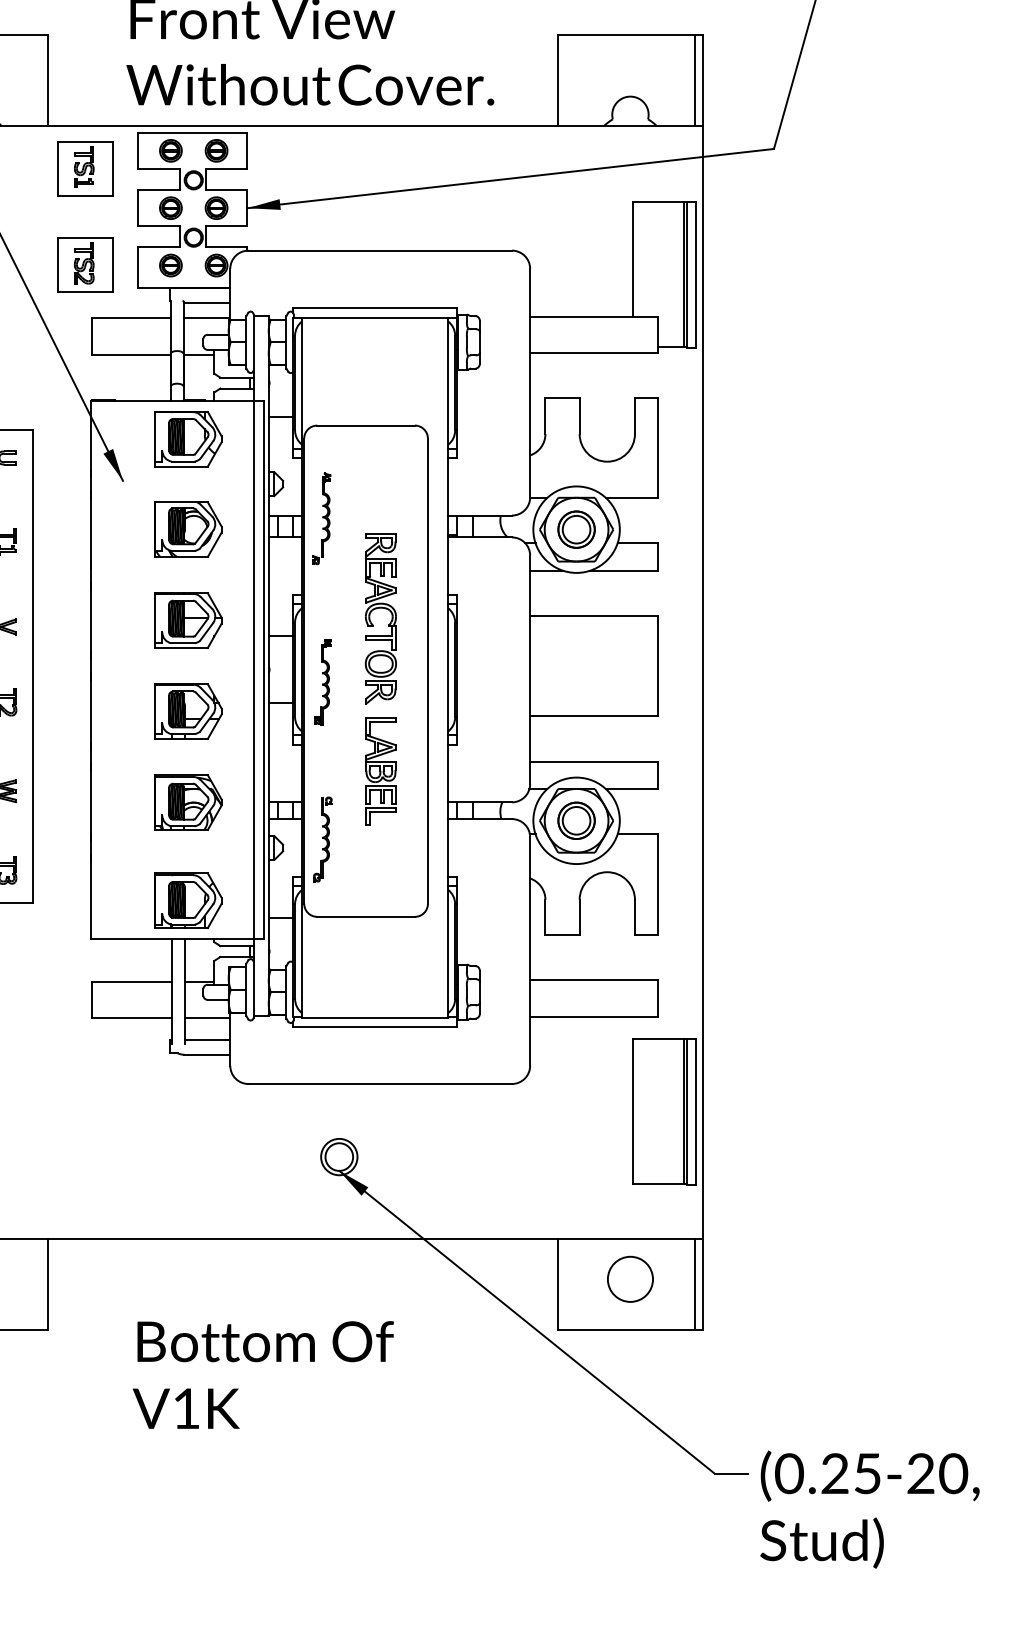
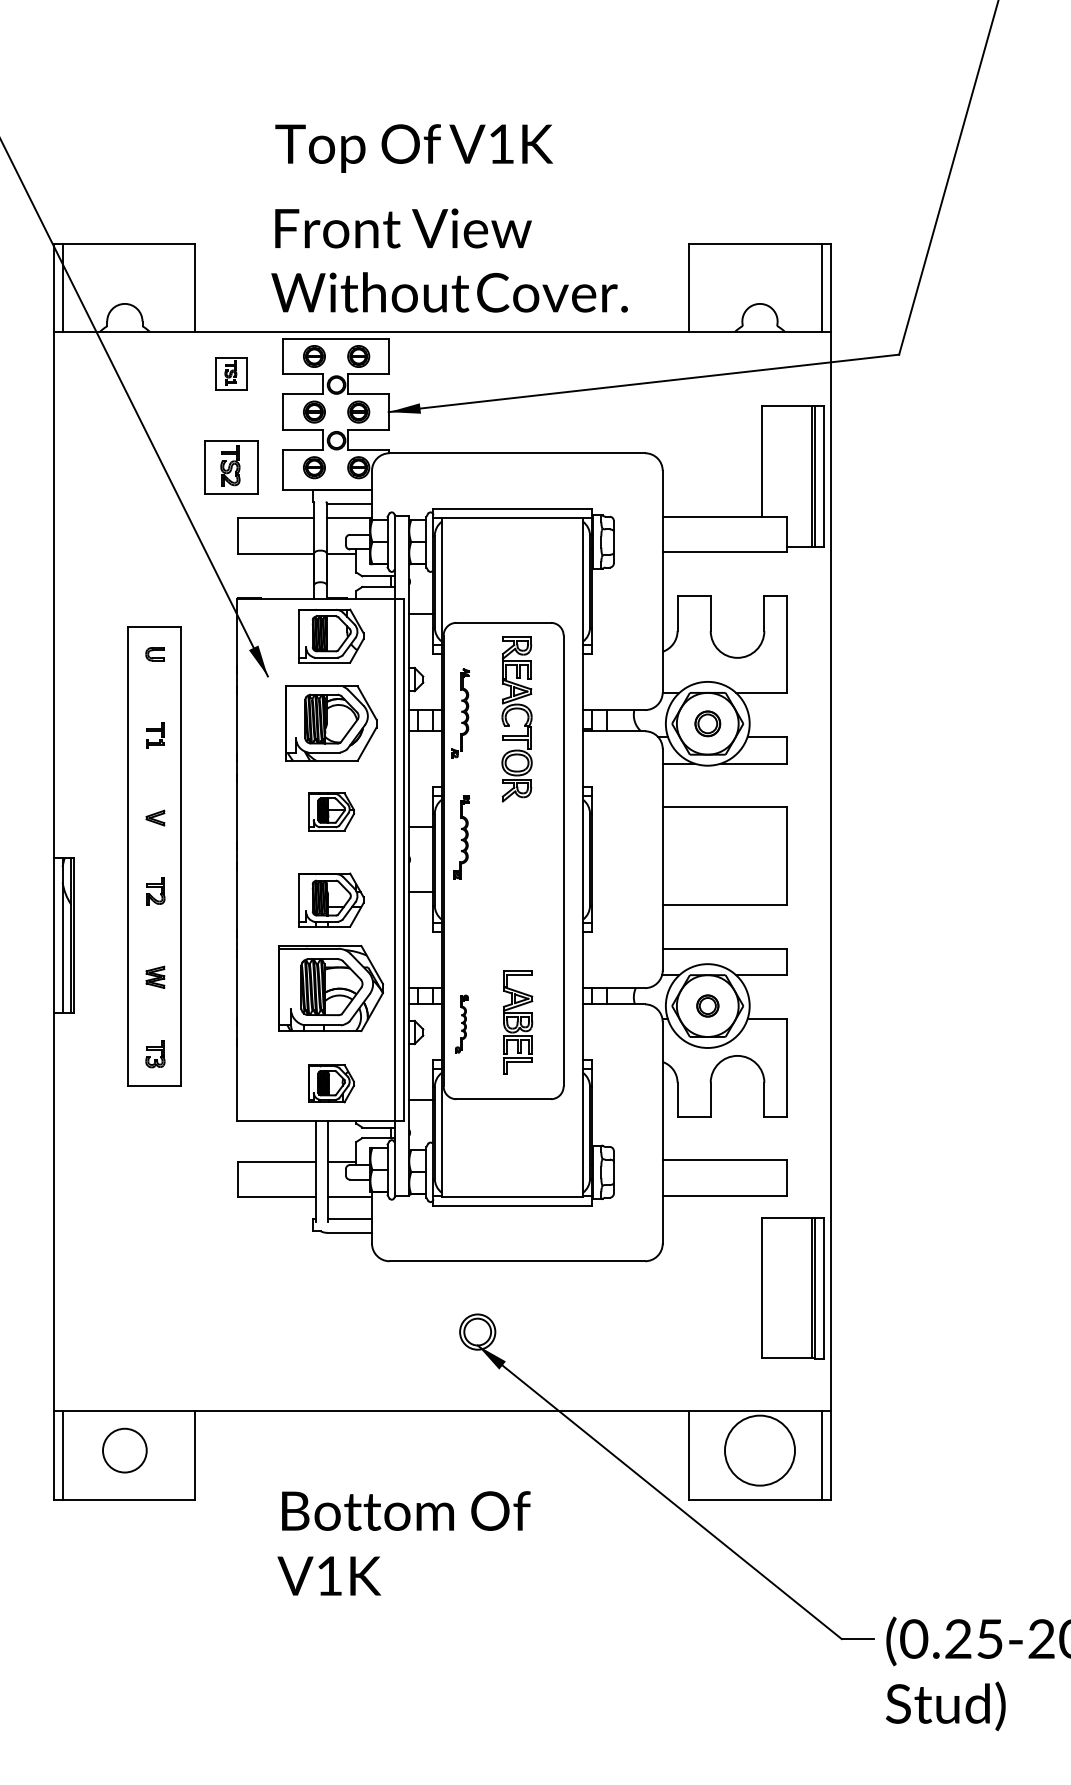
part: (85, 168) -> (231, 373), size x0.6
part: (188, 529) -> (331, 723), size x1.4
part: (576, 529) -> (707, 723), size x0.7
part: (188, 620) -> (331, 811), size x0.7
part: (372, 622) -> (508, 722), moved
part: (322, 682) -> (461, 837), moved
part: (381, 771) -> (518, 1022), moved
part: (188, 801) -> (331, 987), size x1.6
part: (576, 820) -> (707, 1005), size x0.6
part: (322, 838) -> (461, 1023), size x0.7
part: (188, 900) -> (331, 1083), size x0.7
circle: (629, 1279) -> (759, 1450), size x1.6

